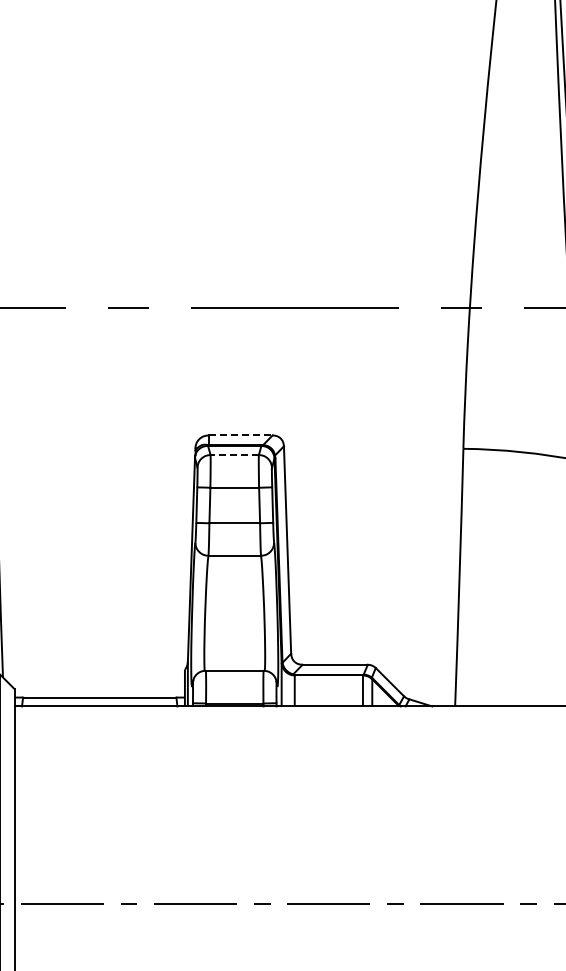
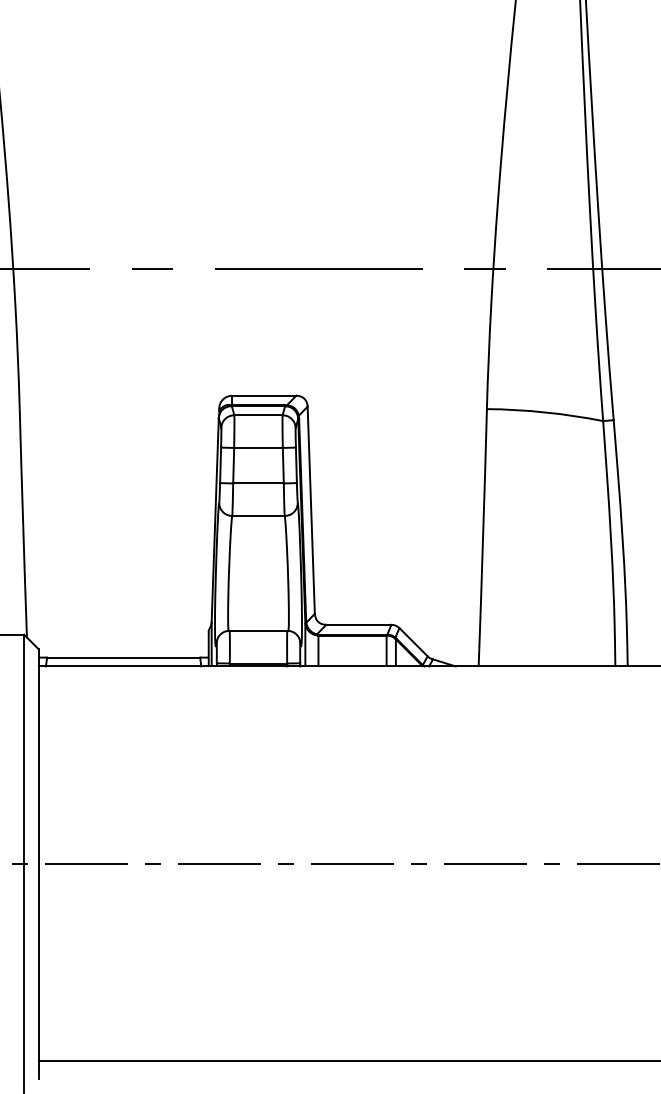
line: (240, 435) -> (264, 395), dashed -> solid
line: (234, 455) -> (258, 415), dashed -> solid

